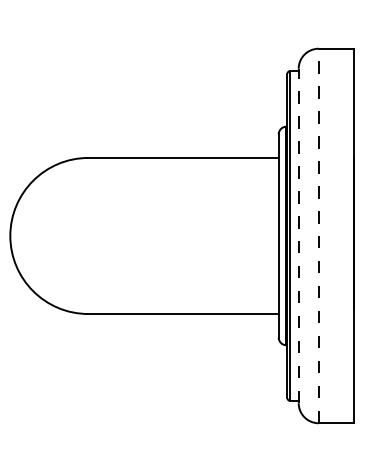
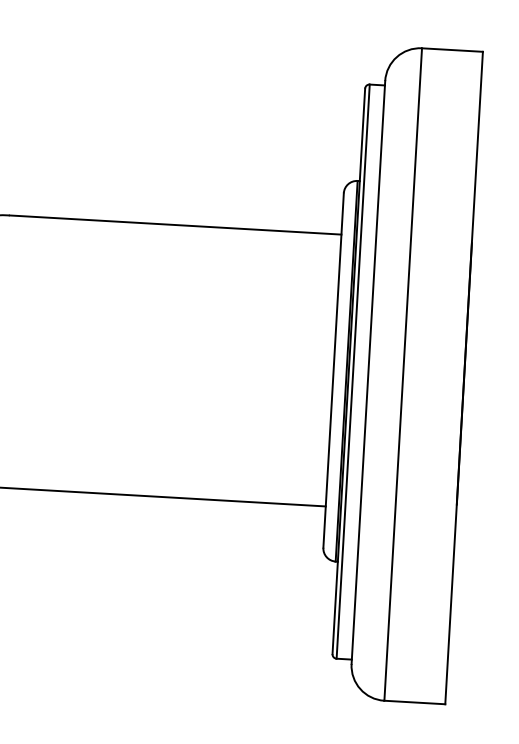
line: (298, 235) -> (368, 371), dashed -> solid
line: (318, 235) -> (402, 373), dashed -> solid

